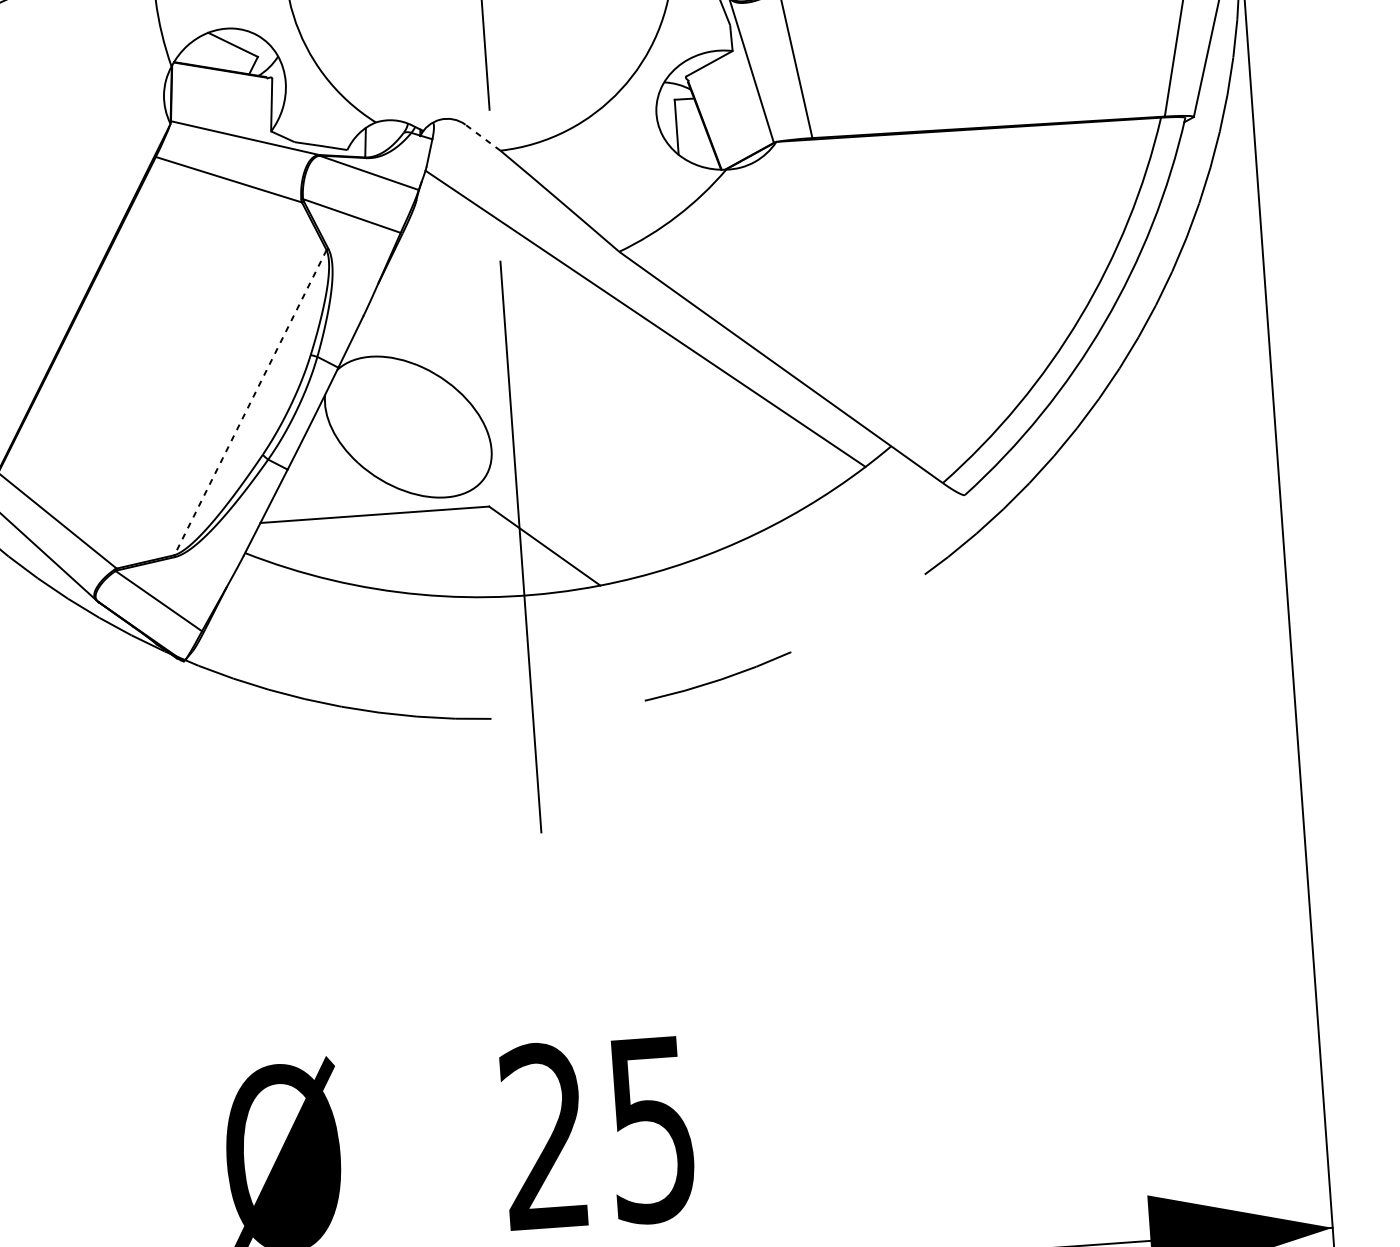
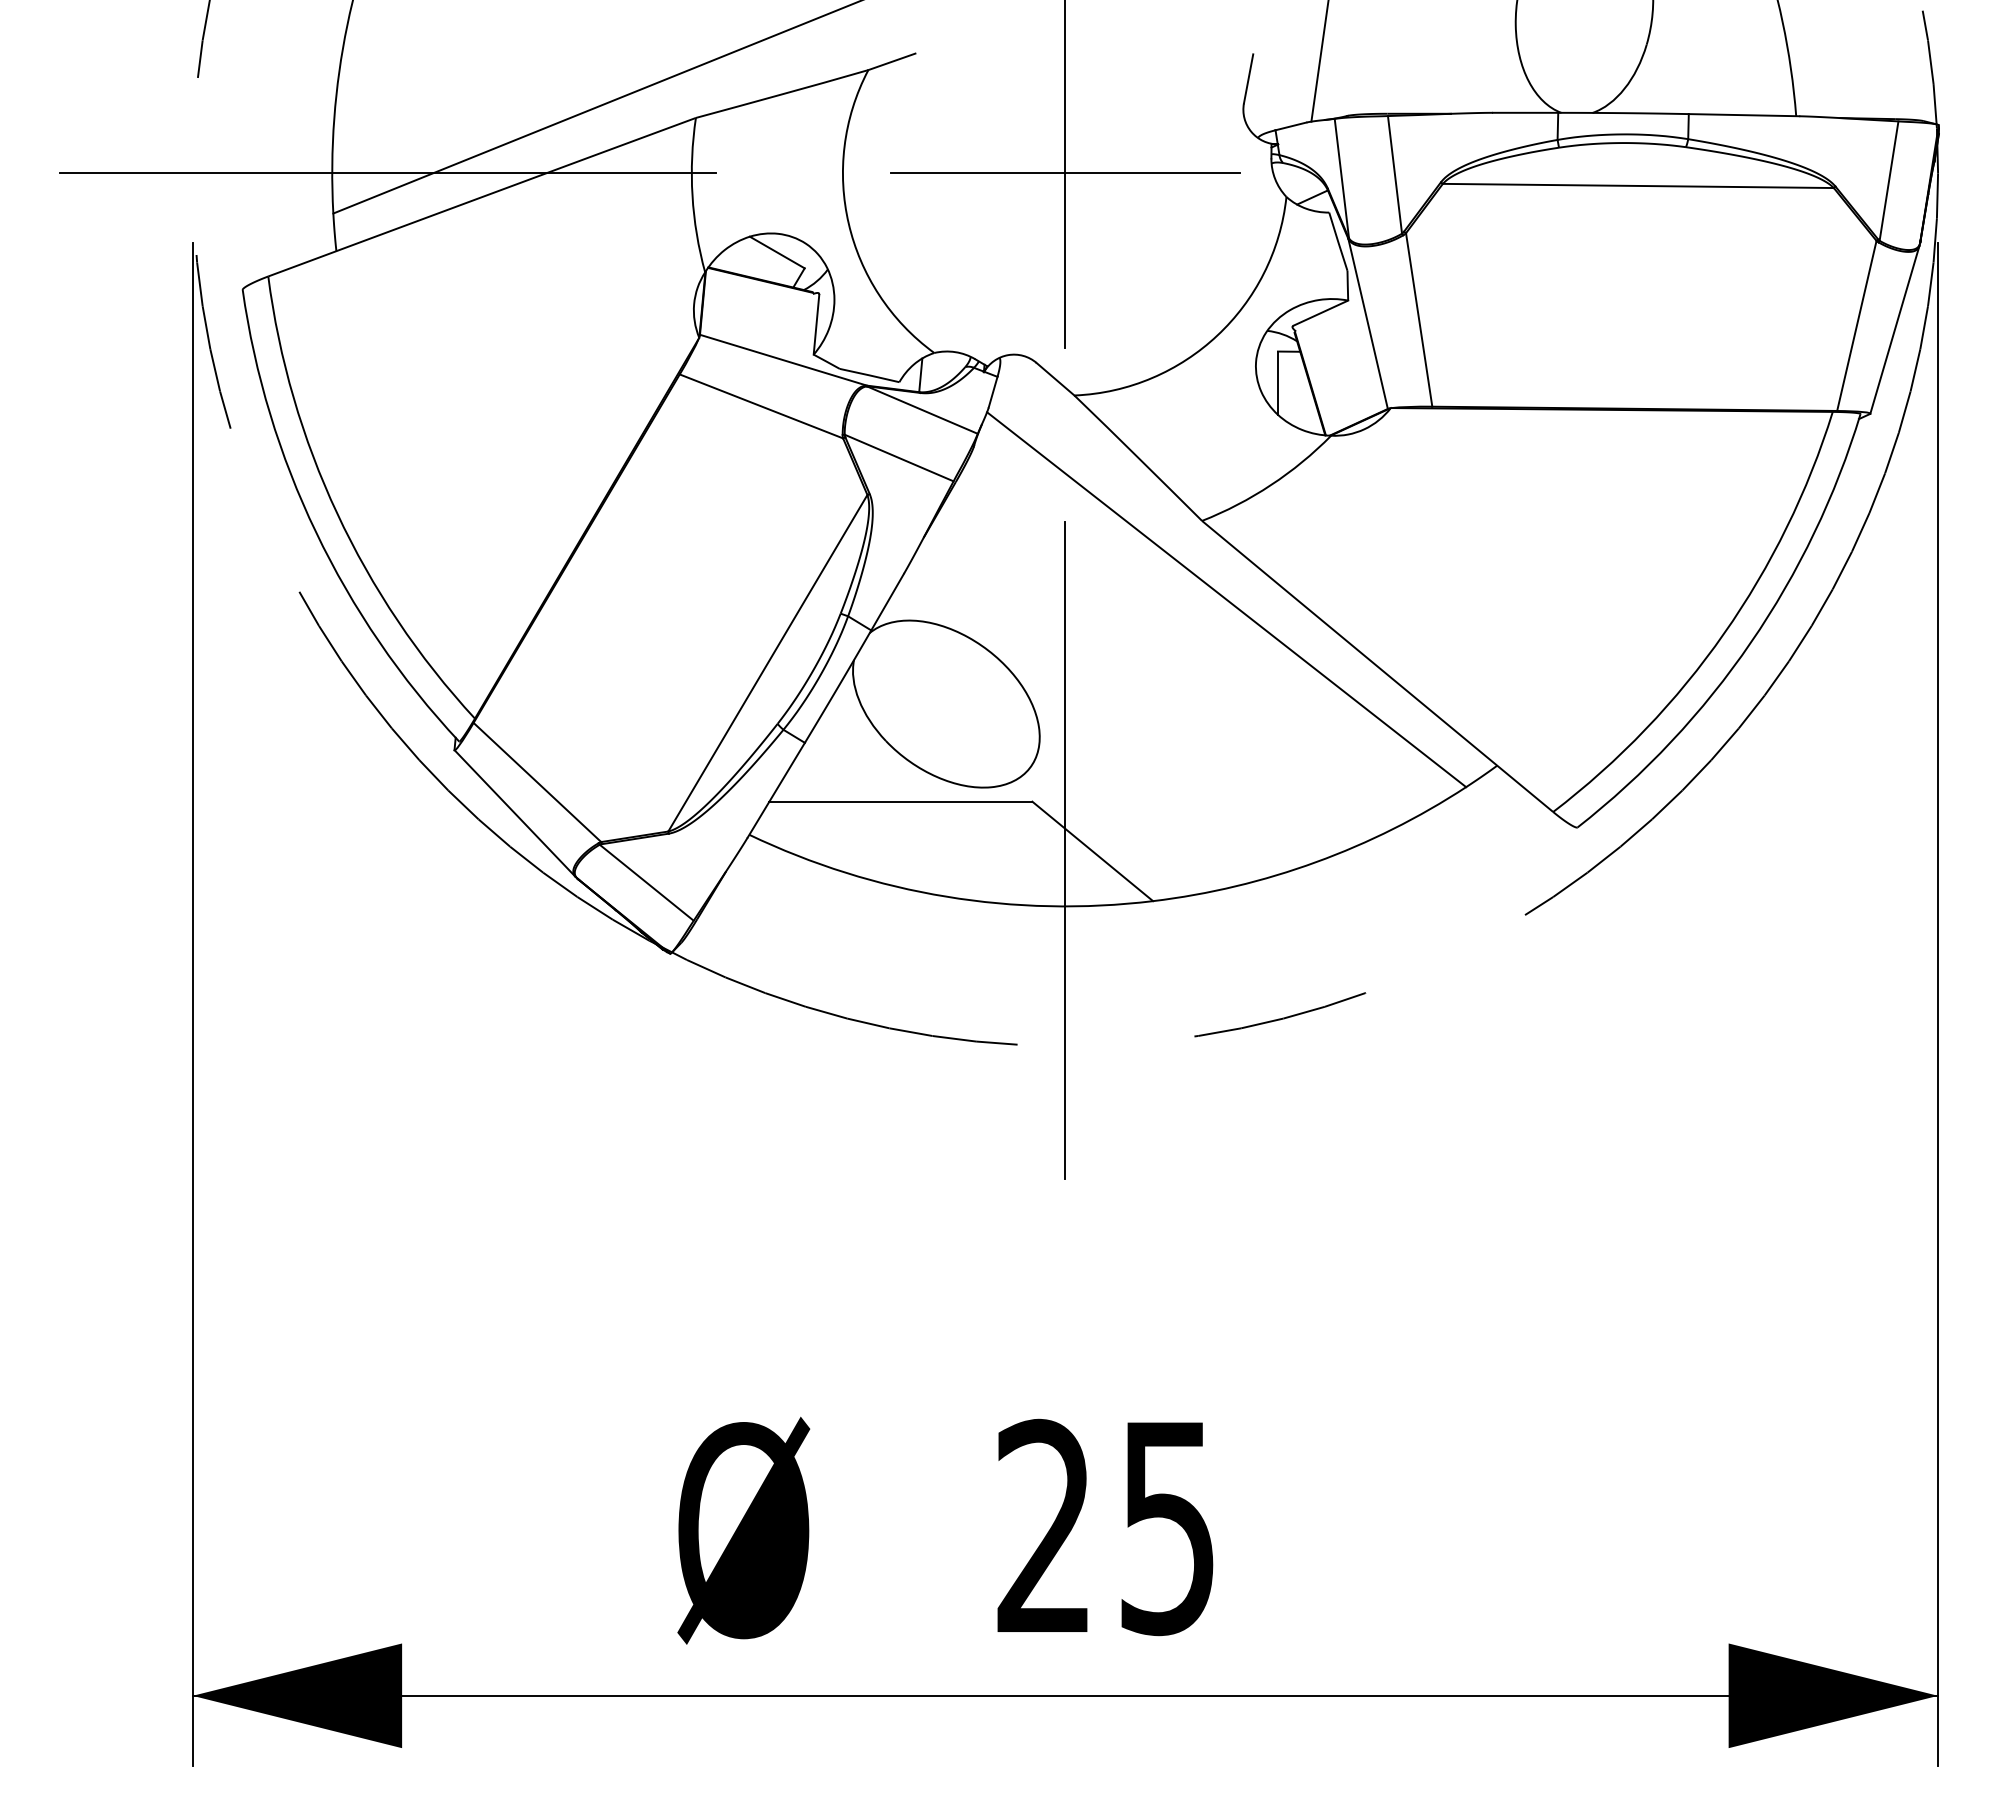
line: (482, 137) -> (1055, 379), dashed -> solid
line: (250, 402) -> (767, 663), dashed -> solid

